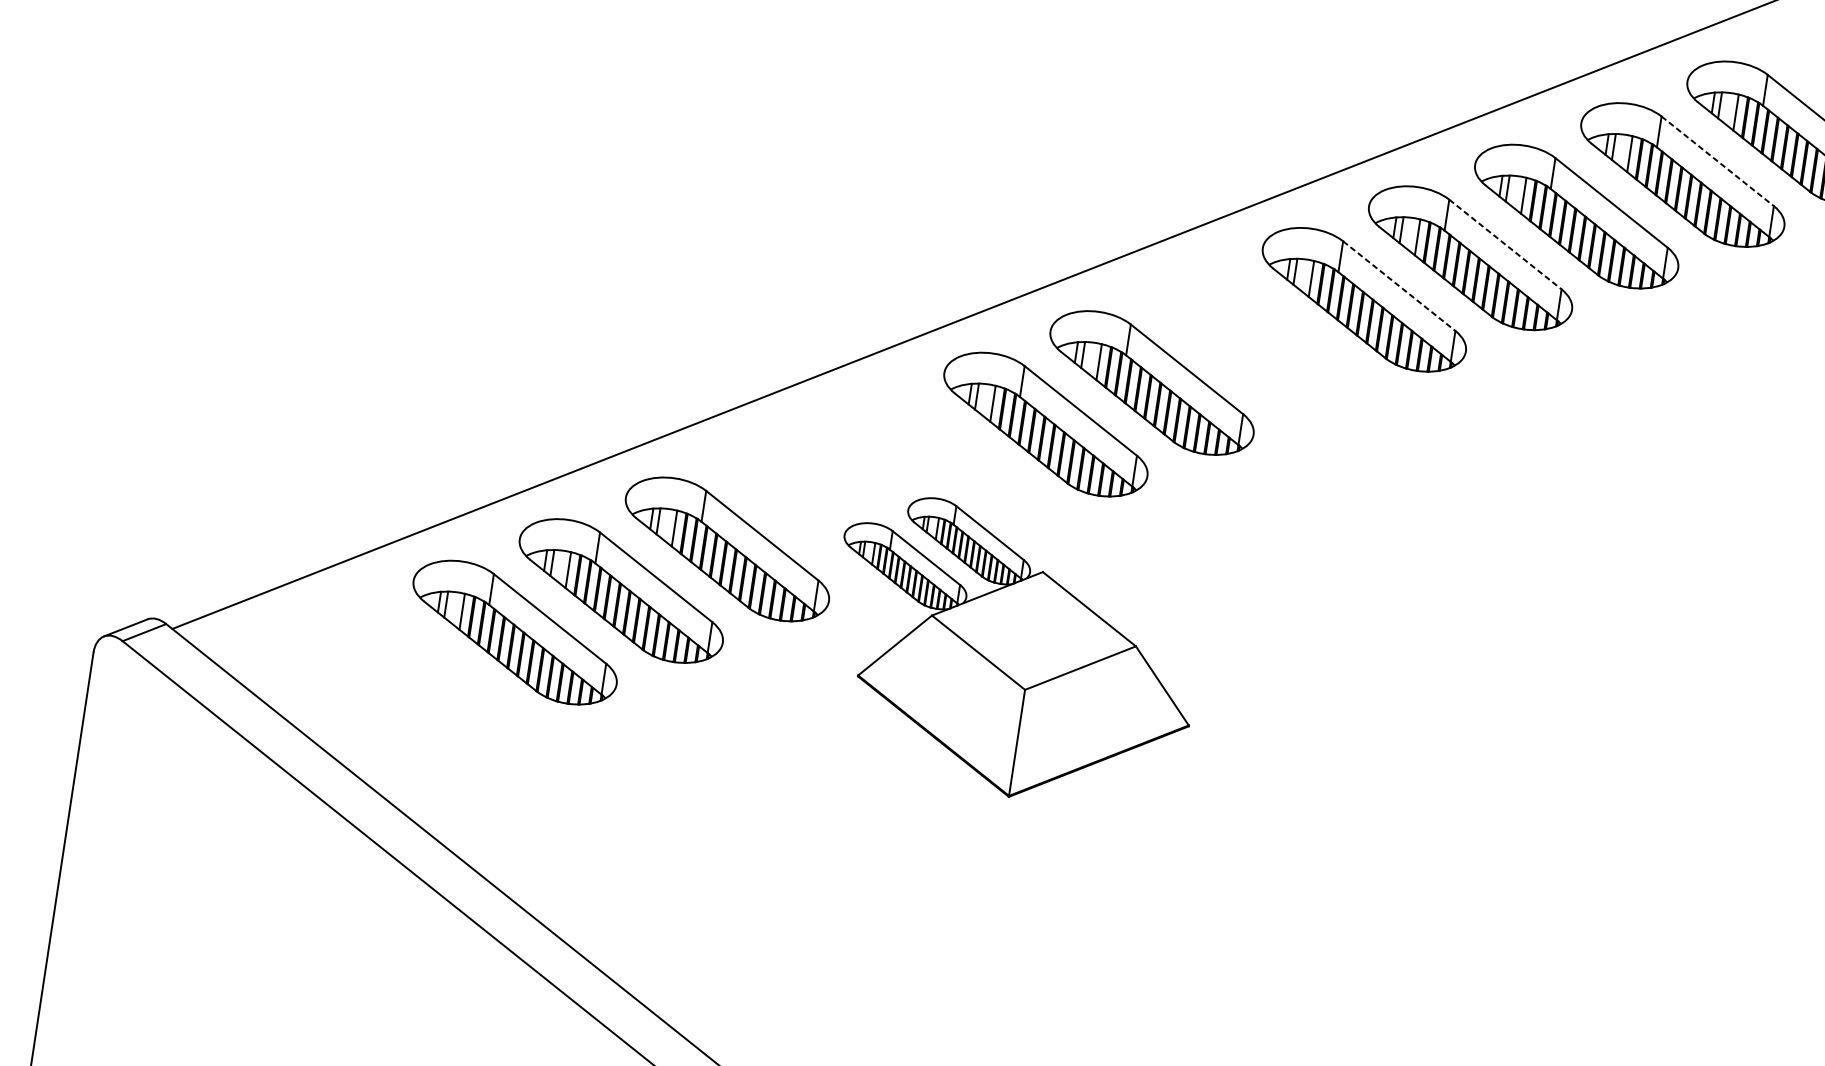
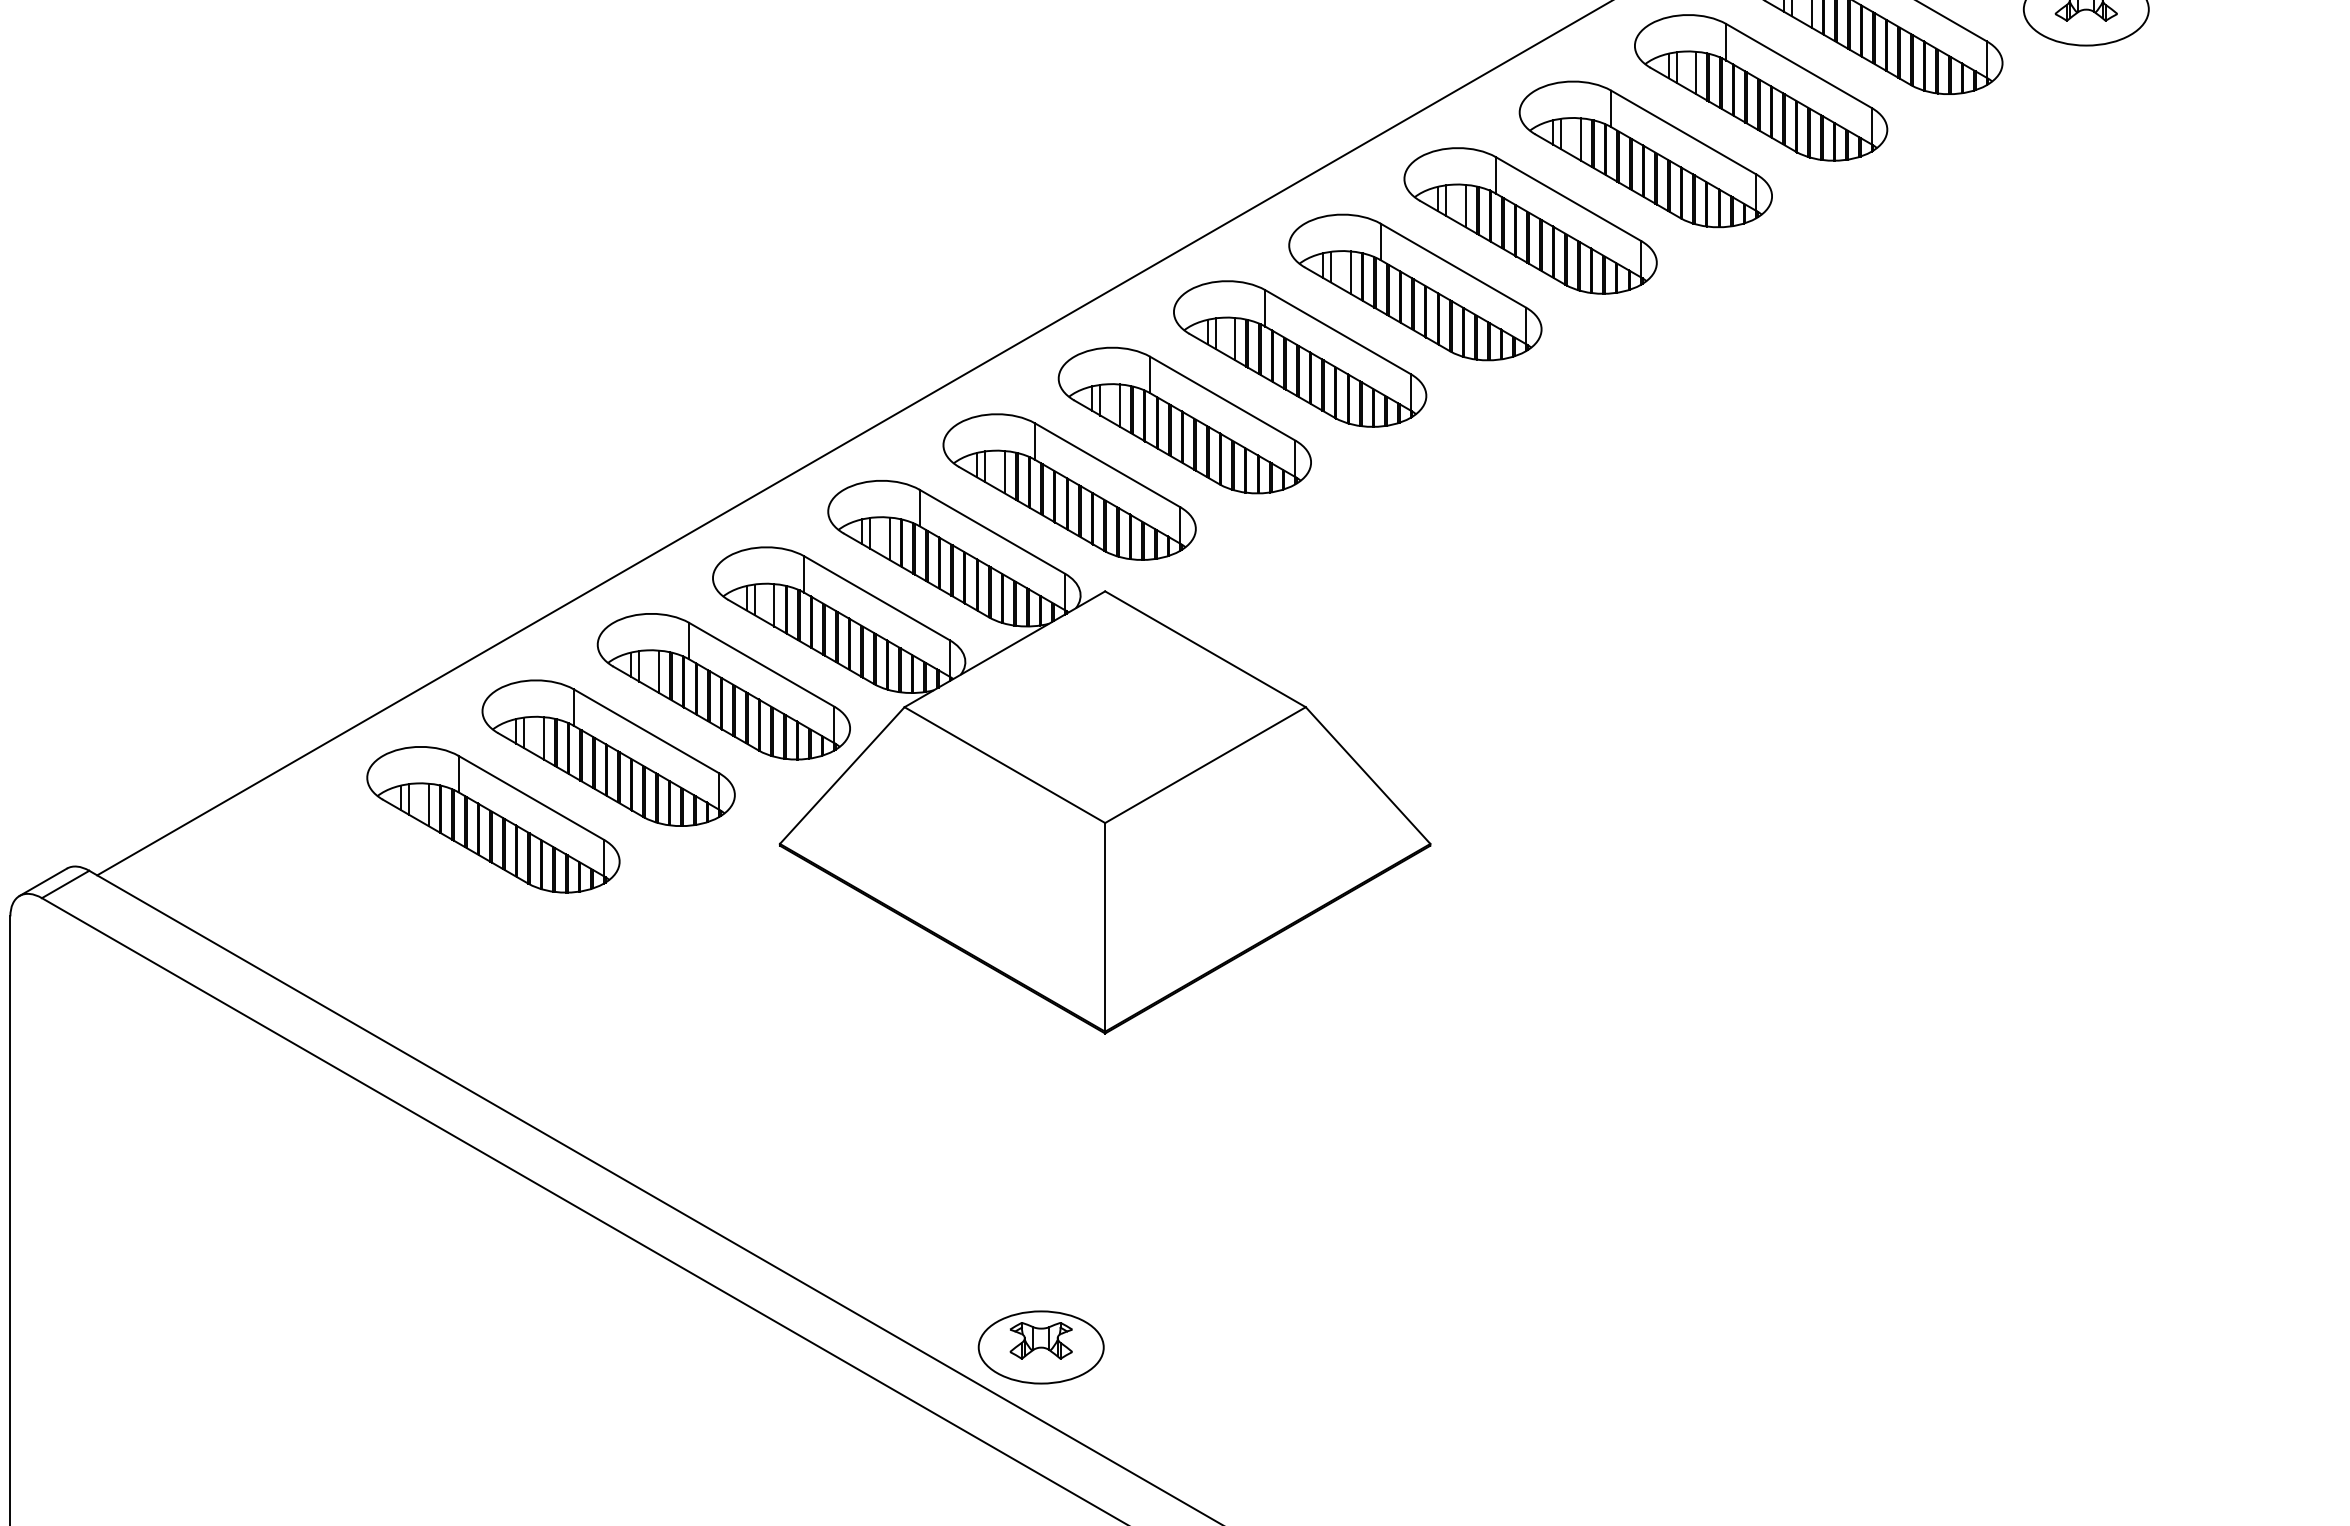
line: (1718, 161) -> (1799, 66), dashed -> solid
line: (1505, 244) -> (1568, 199), dashed -> solid
line: (1399, 286) -> (1453, 265), dashed -> solid
part: (1258, 341) -> (1300, 353), added
part: (1012, 653) -> (1071, 757), size x1.67

